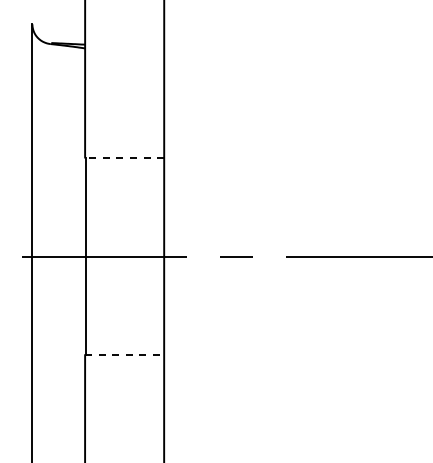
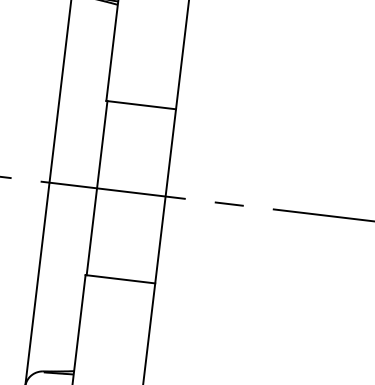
line: (124, 157) -> (141, 105), dashed -> solid
line: (124, 355) -> (120, 279), dashed -> solid

